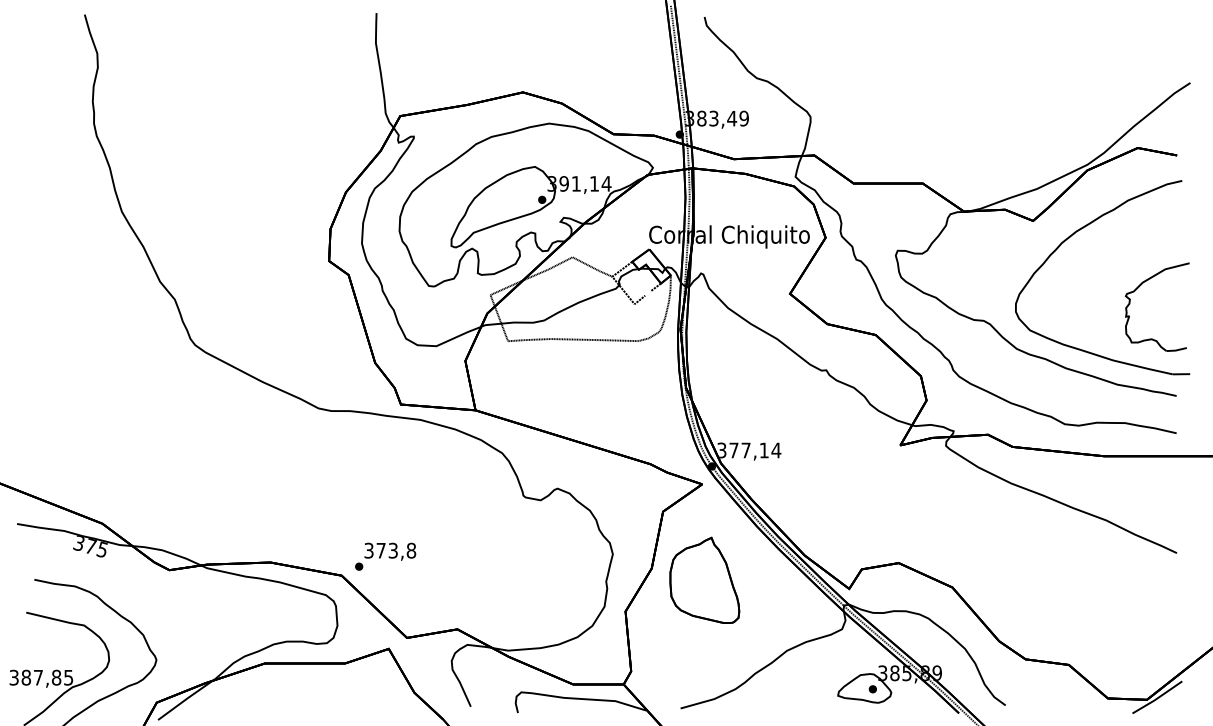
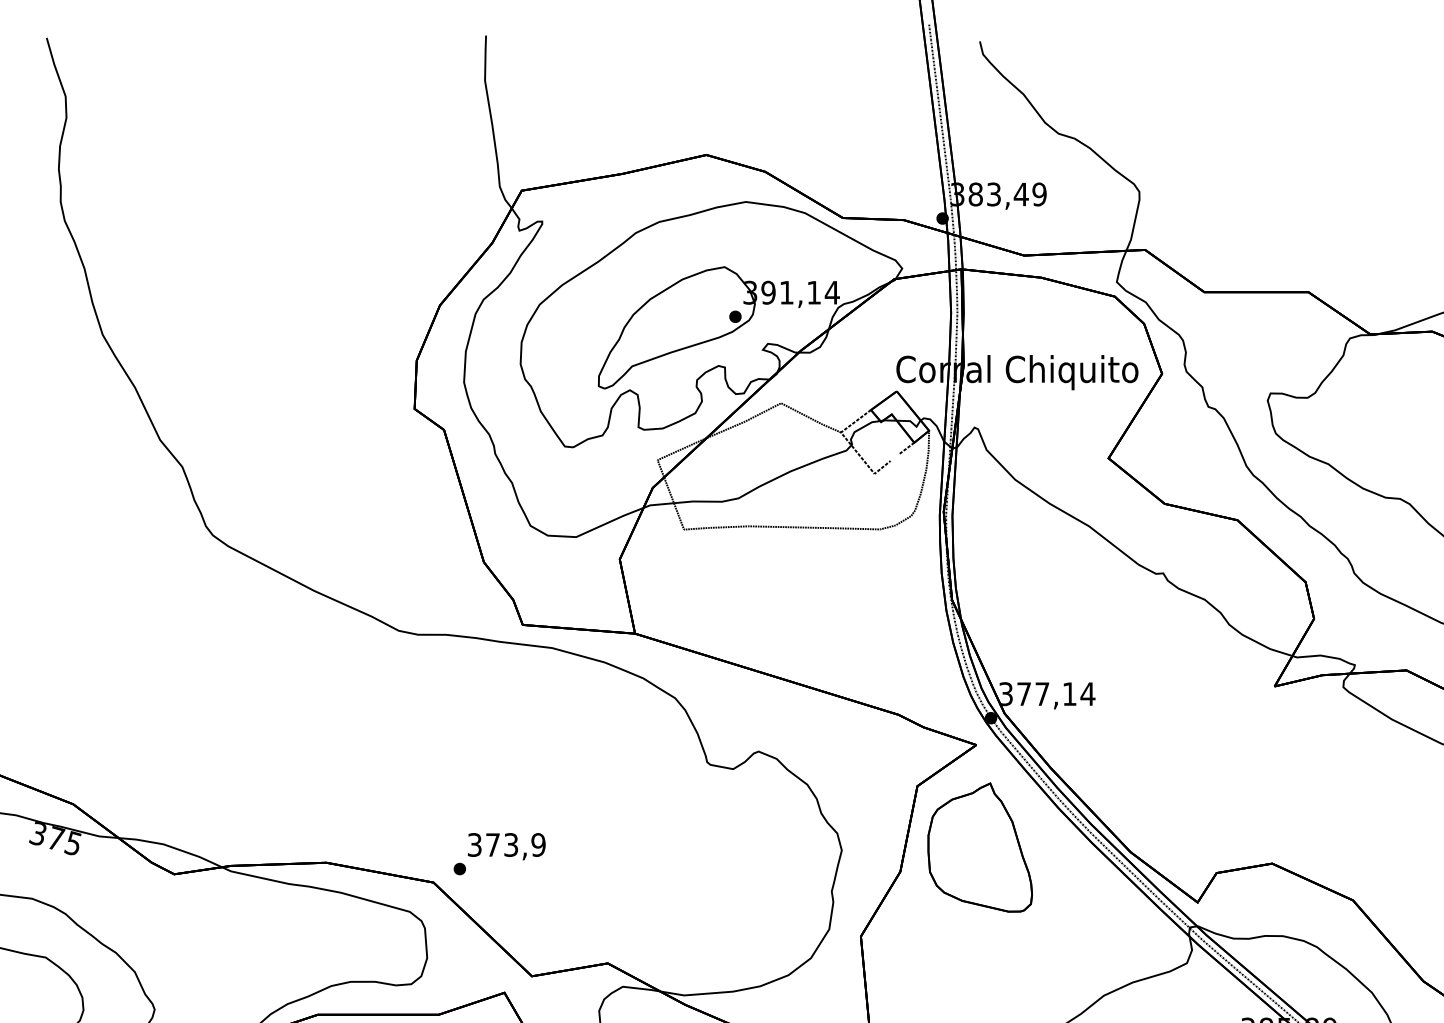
text: (411, 550) -> (538, 844), 373,8 -> 373,9
part: (704, 579) -> (979, 846), moved

